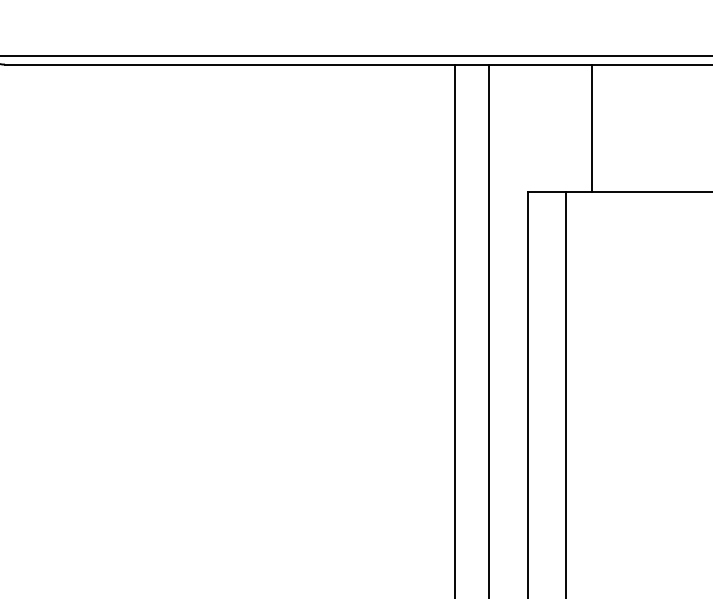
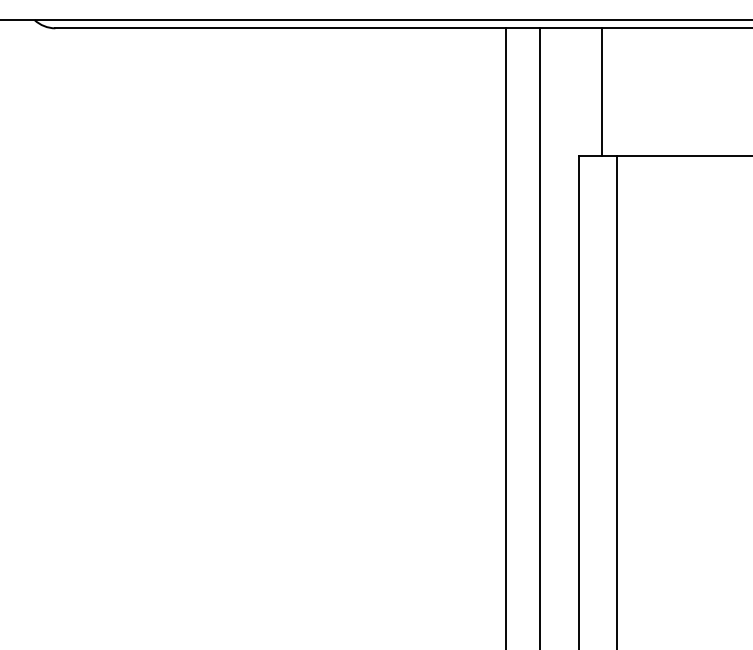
line: (591, 127) -> (601, 91), moved

